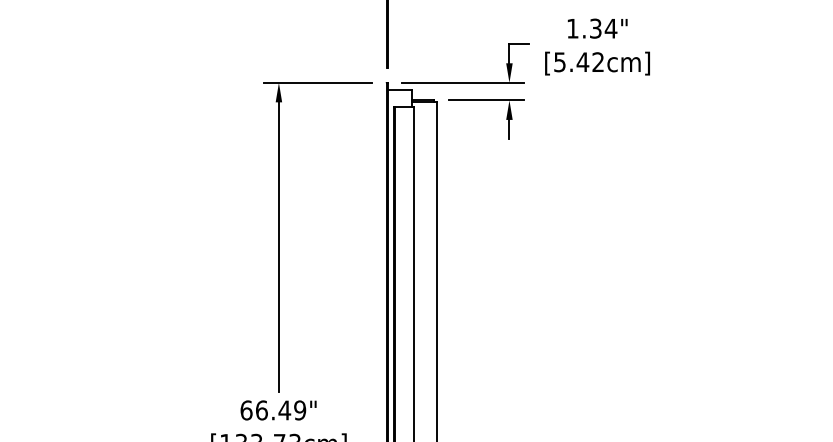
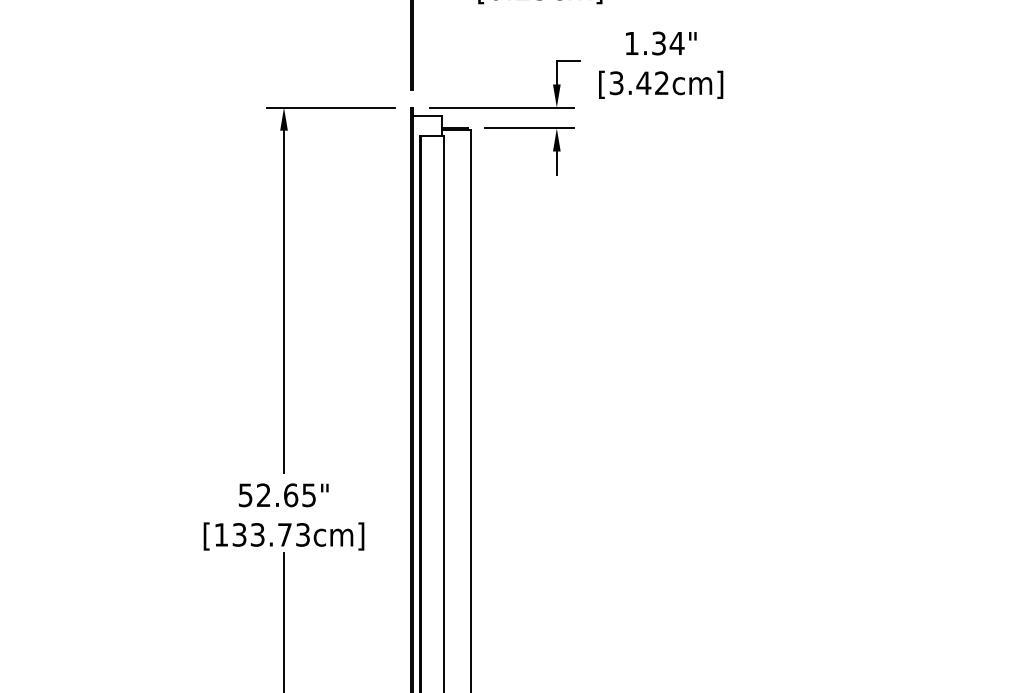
text: (559, 61) -> (616, 82), [5.42cm] -> [3.42cm]
text: (273, 410) -> (277, 495), 66.49" -> 52.65"

